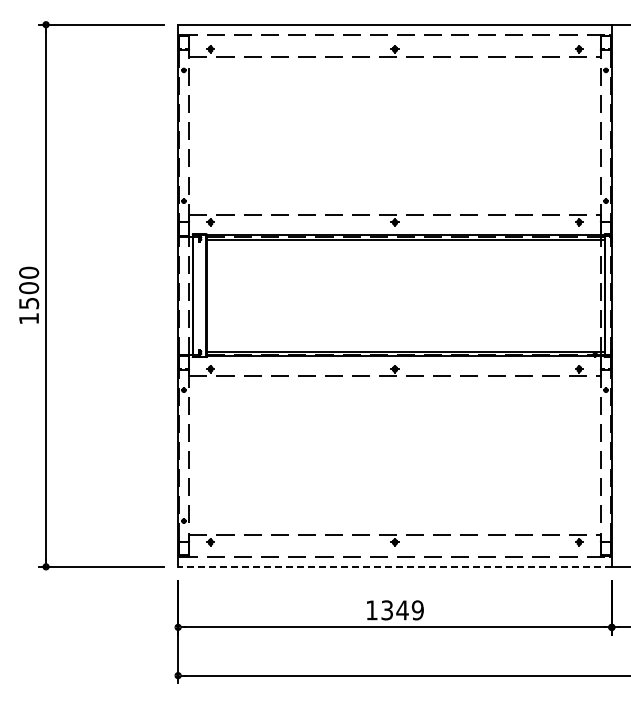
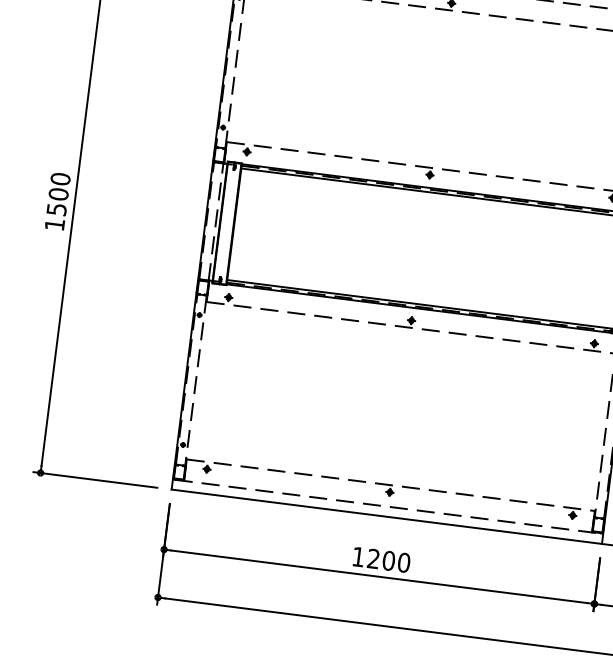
line: (394, 566) -> (386, 516), dashed -> solid
text: (402, 610) -> (388, 560), 1349 -> 1200

